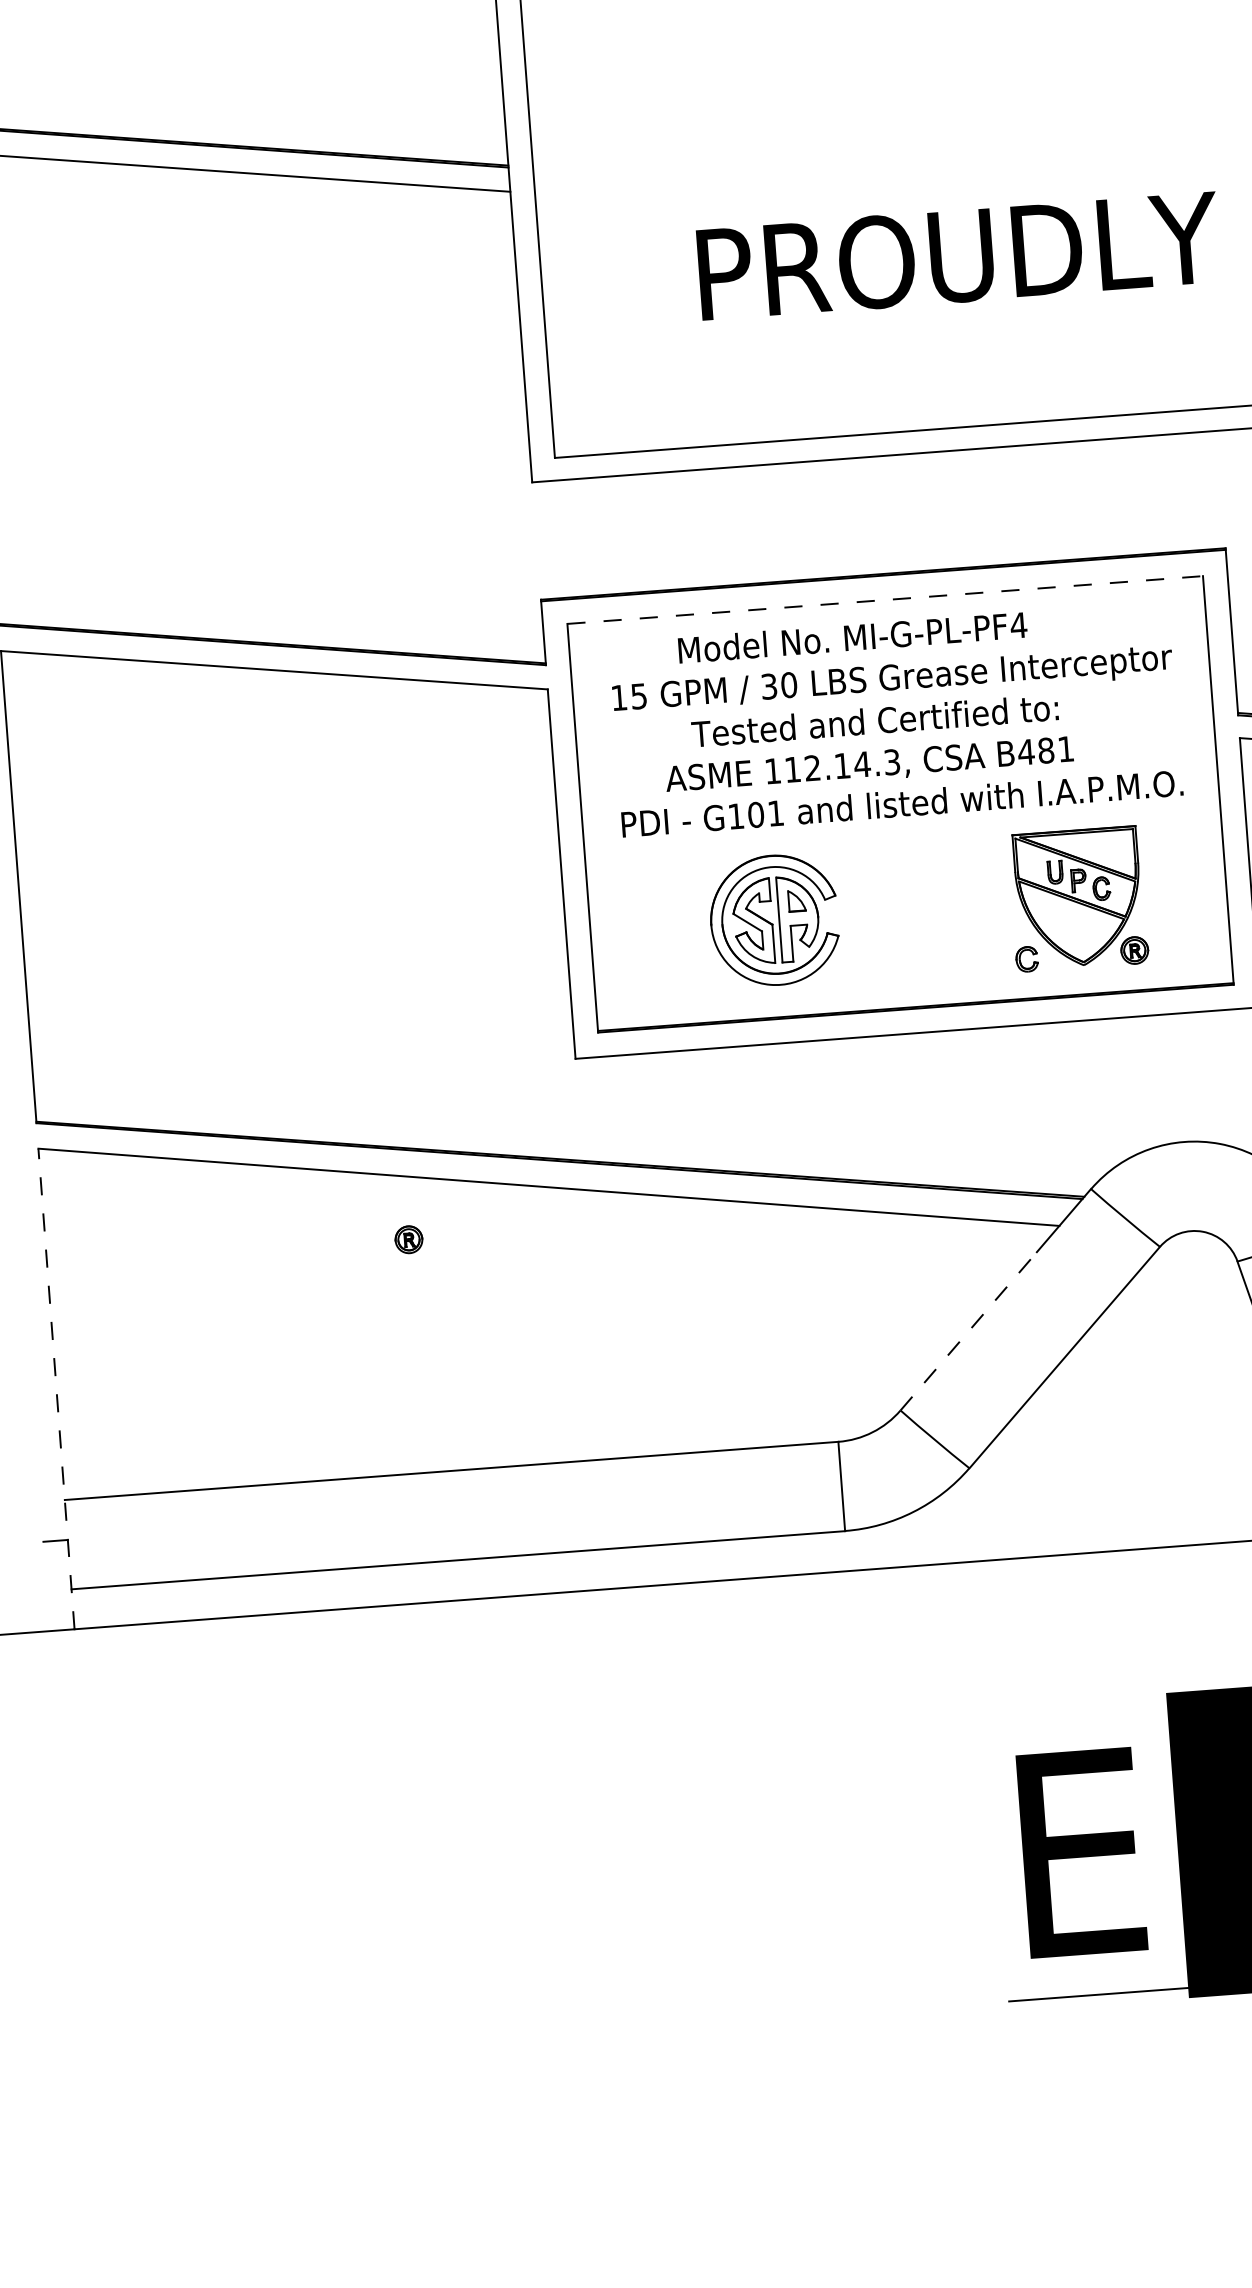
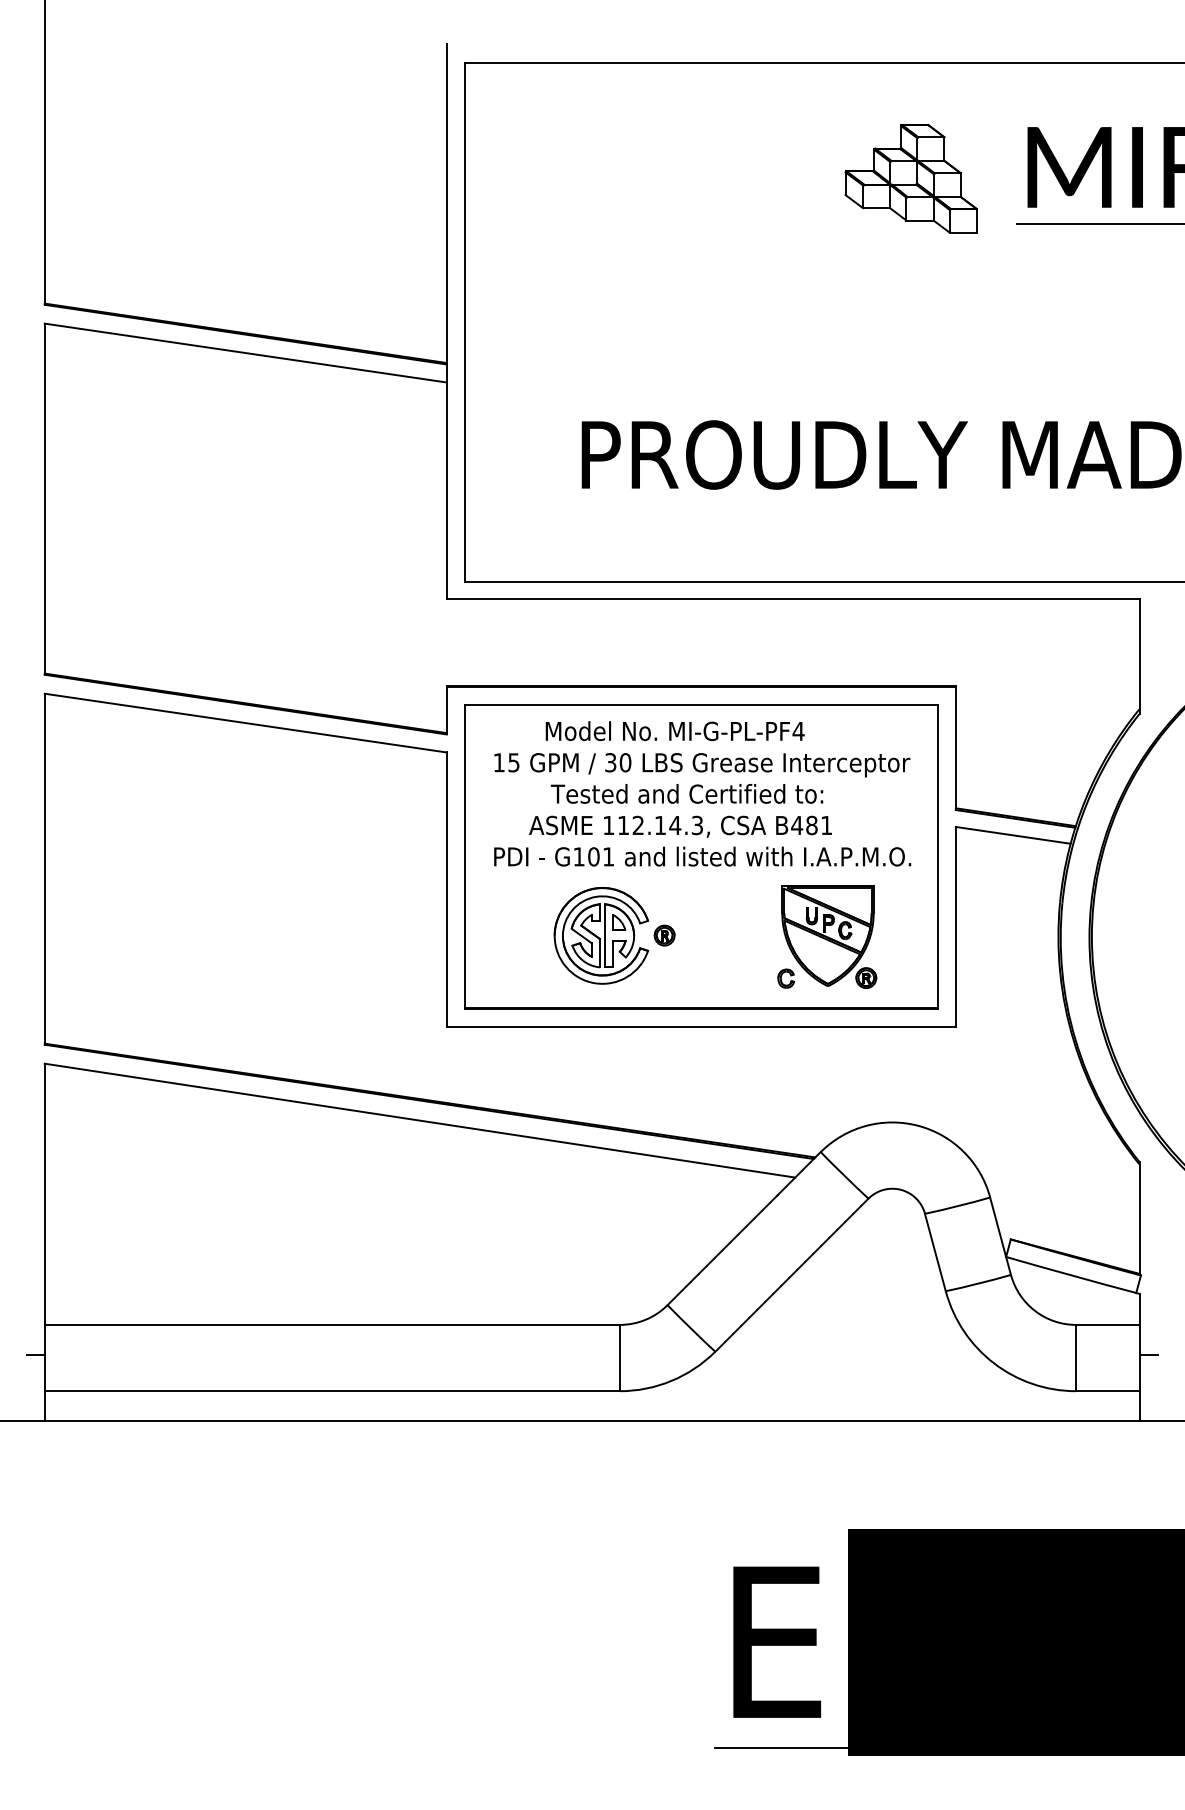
line: (885, 600) -> (701, 705), dashed -> solid
part: (408, 1239) -> (664, 935), moved
line: (968, 1331) -> (722, 1250), dashed -> solid
line: (56, 1389) -> (44, 1242), dashed -> solid

